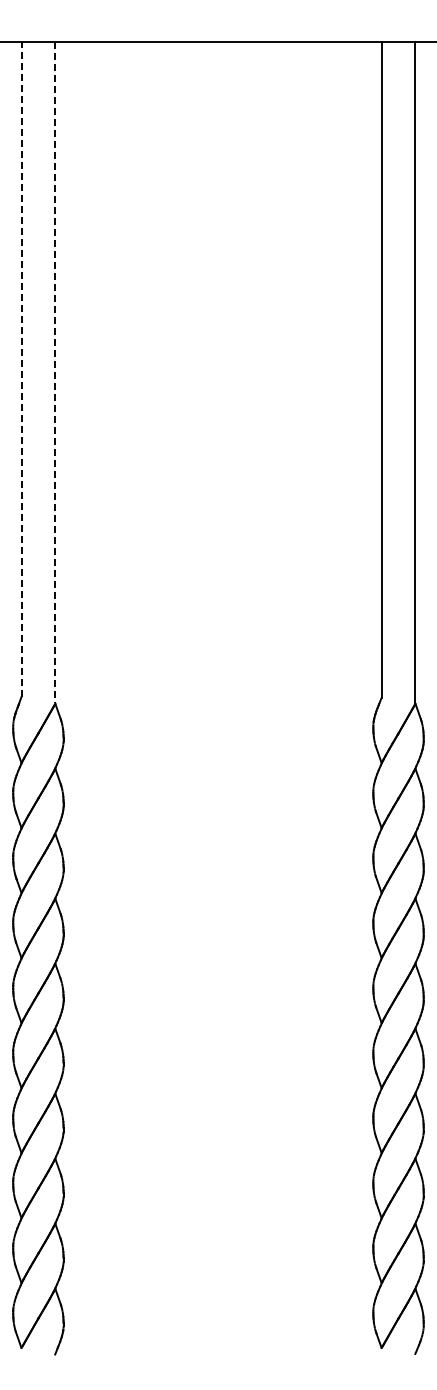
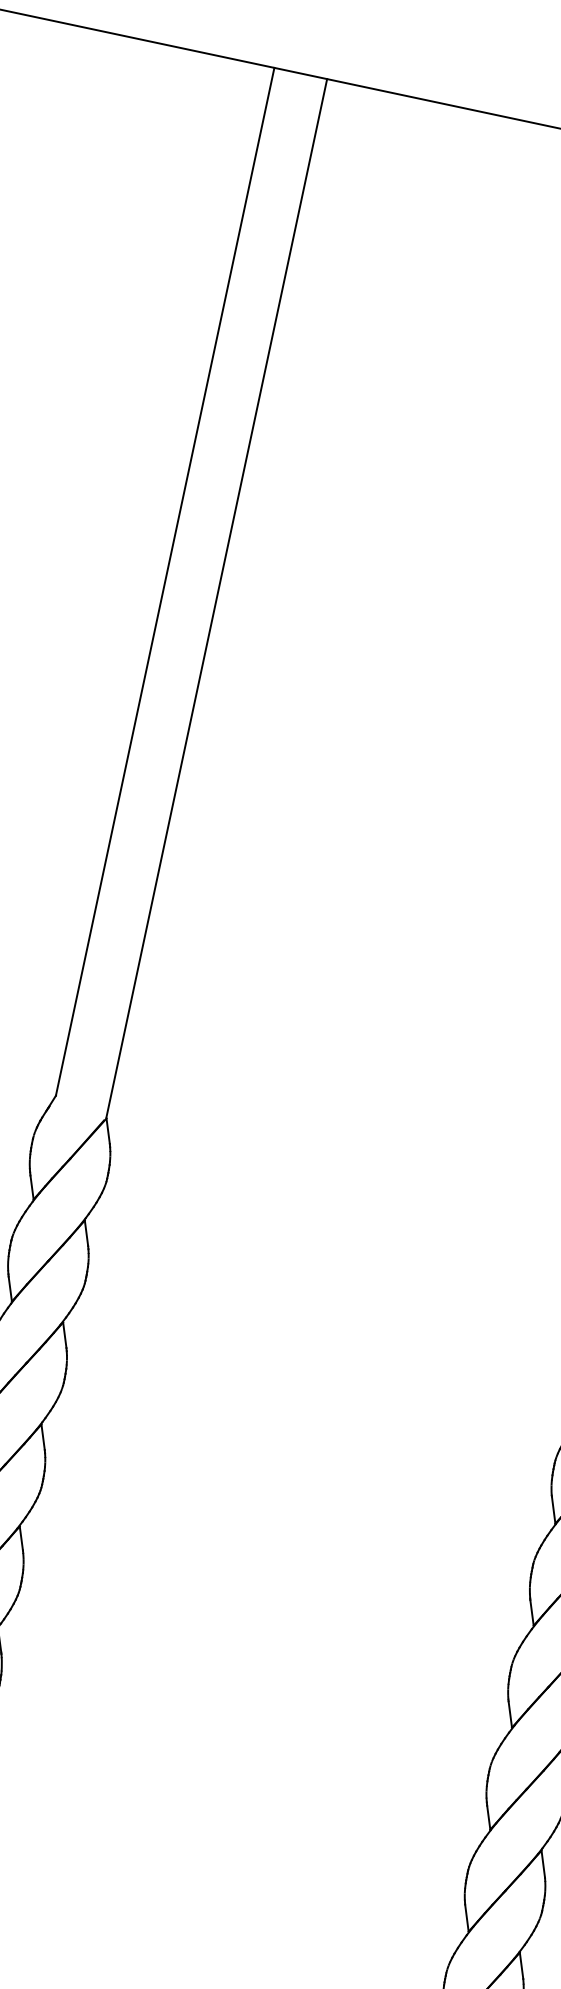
line: (21, 369) -> (164, 582), dashed -> solid
line: (55, 372) -> (217, 598), dashed -> solid

